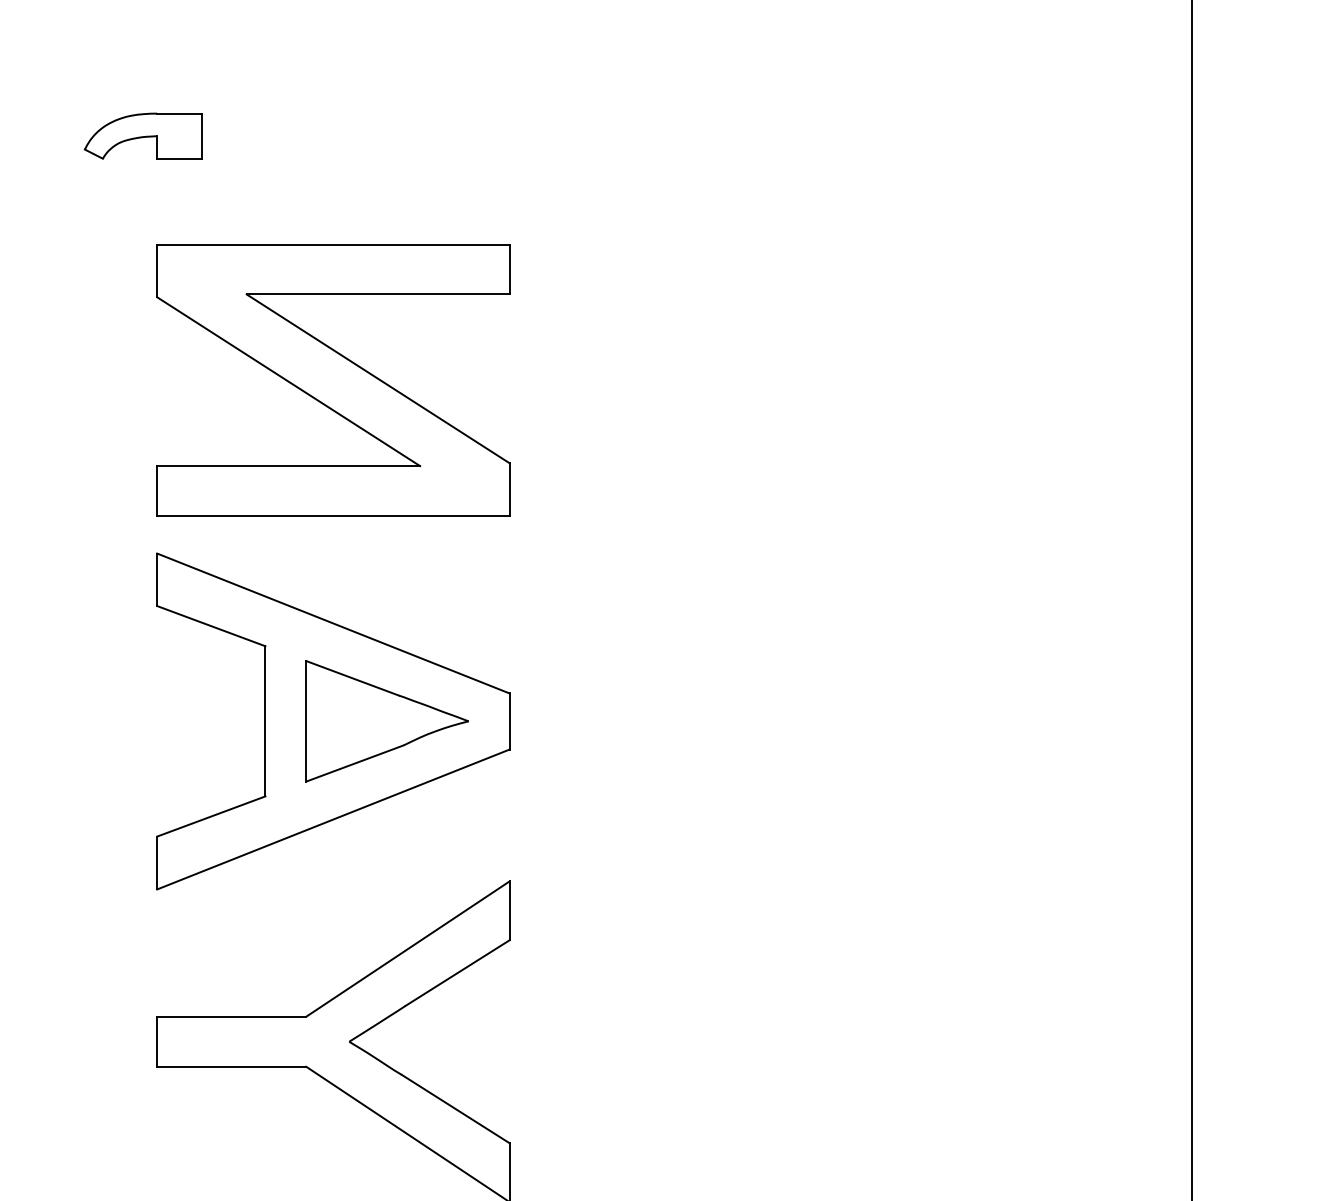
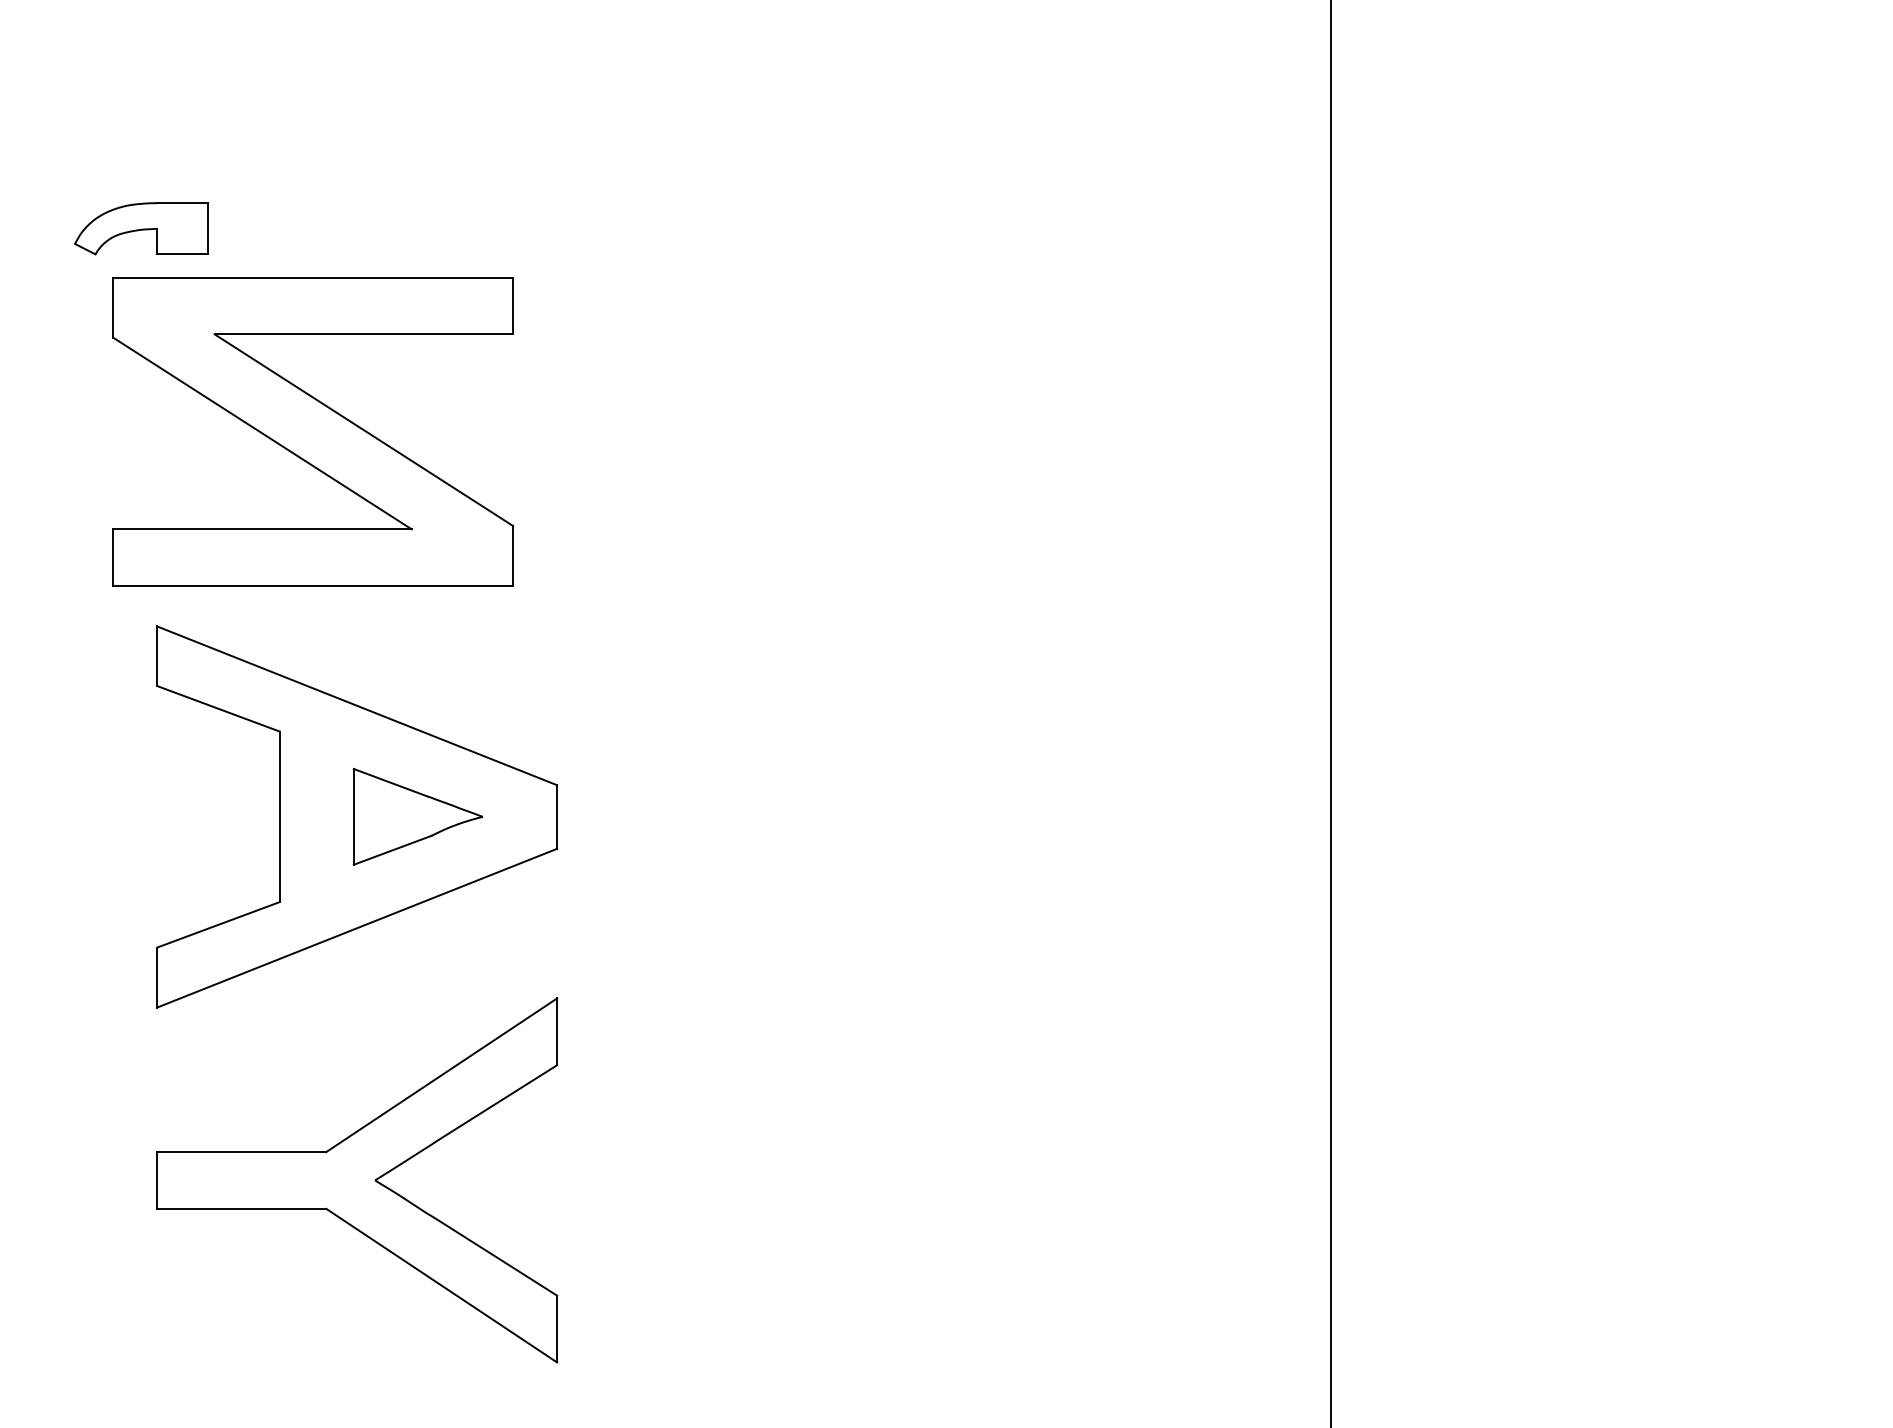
part: (143, 135) -> (141, 228), moved
part: (333, 380) -> (313, 431), moved
part: (386, 721) -> (417, 816), size x0.7

